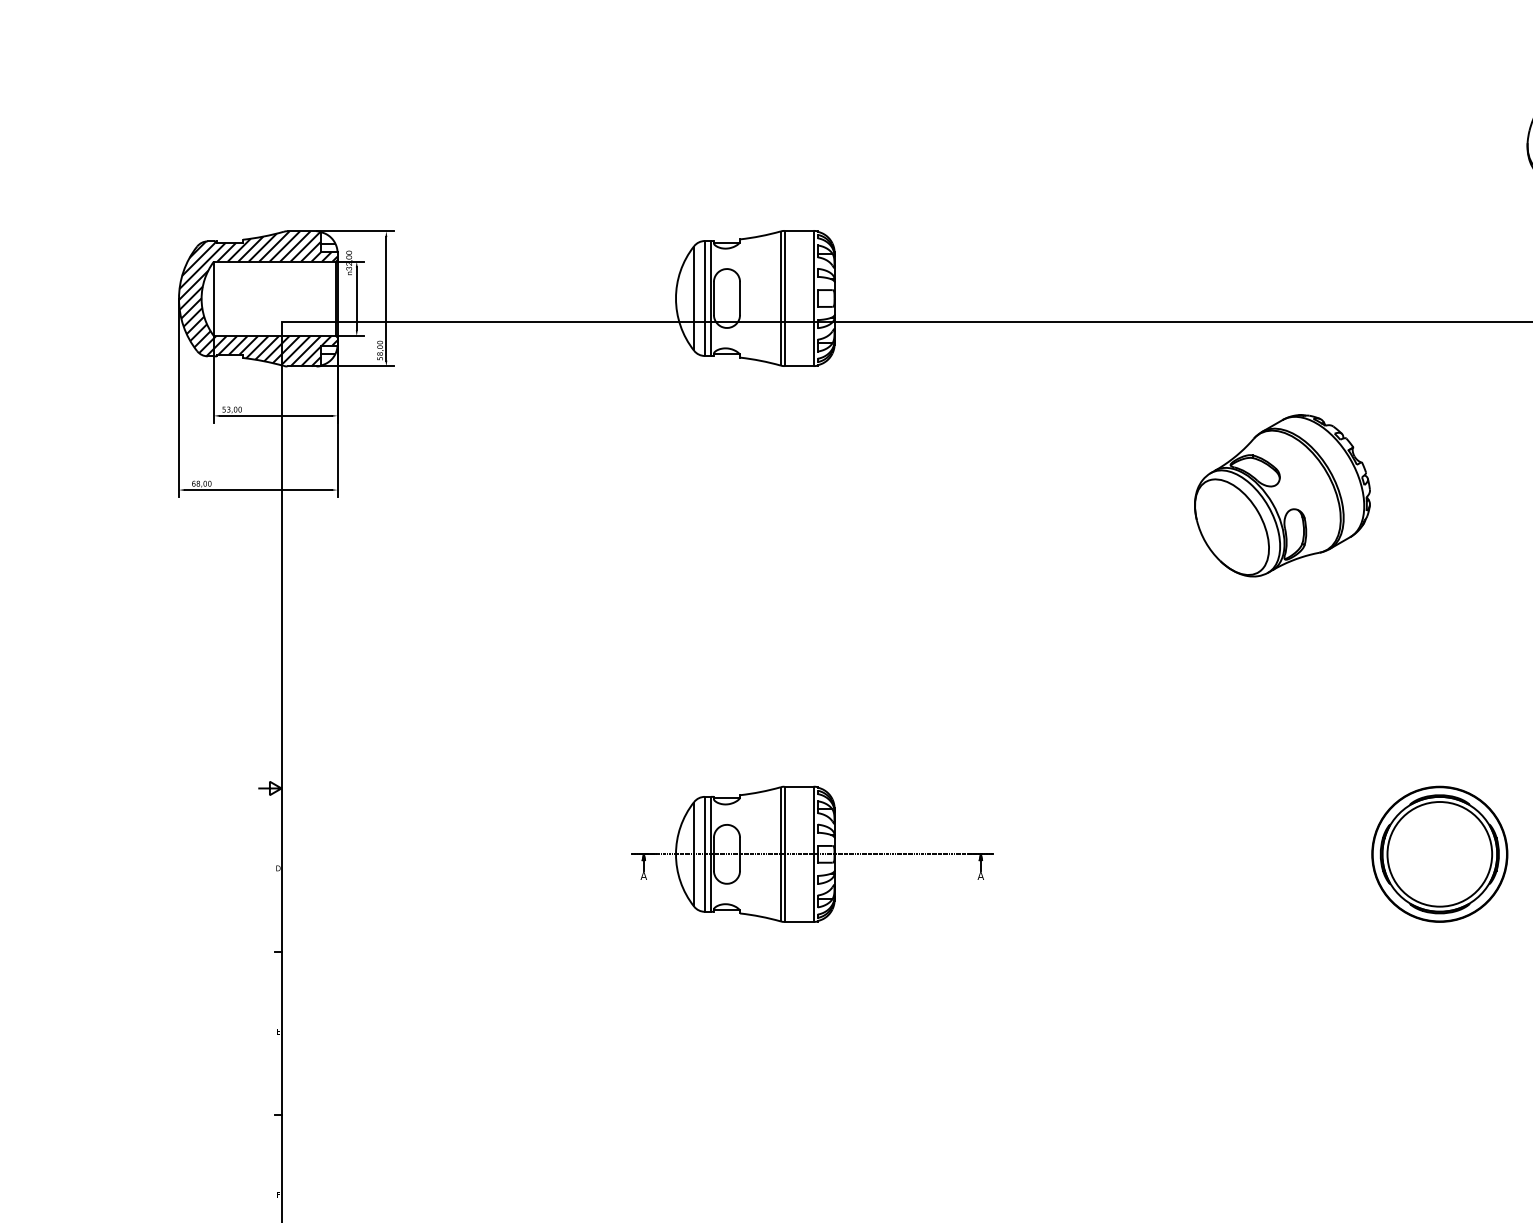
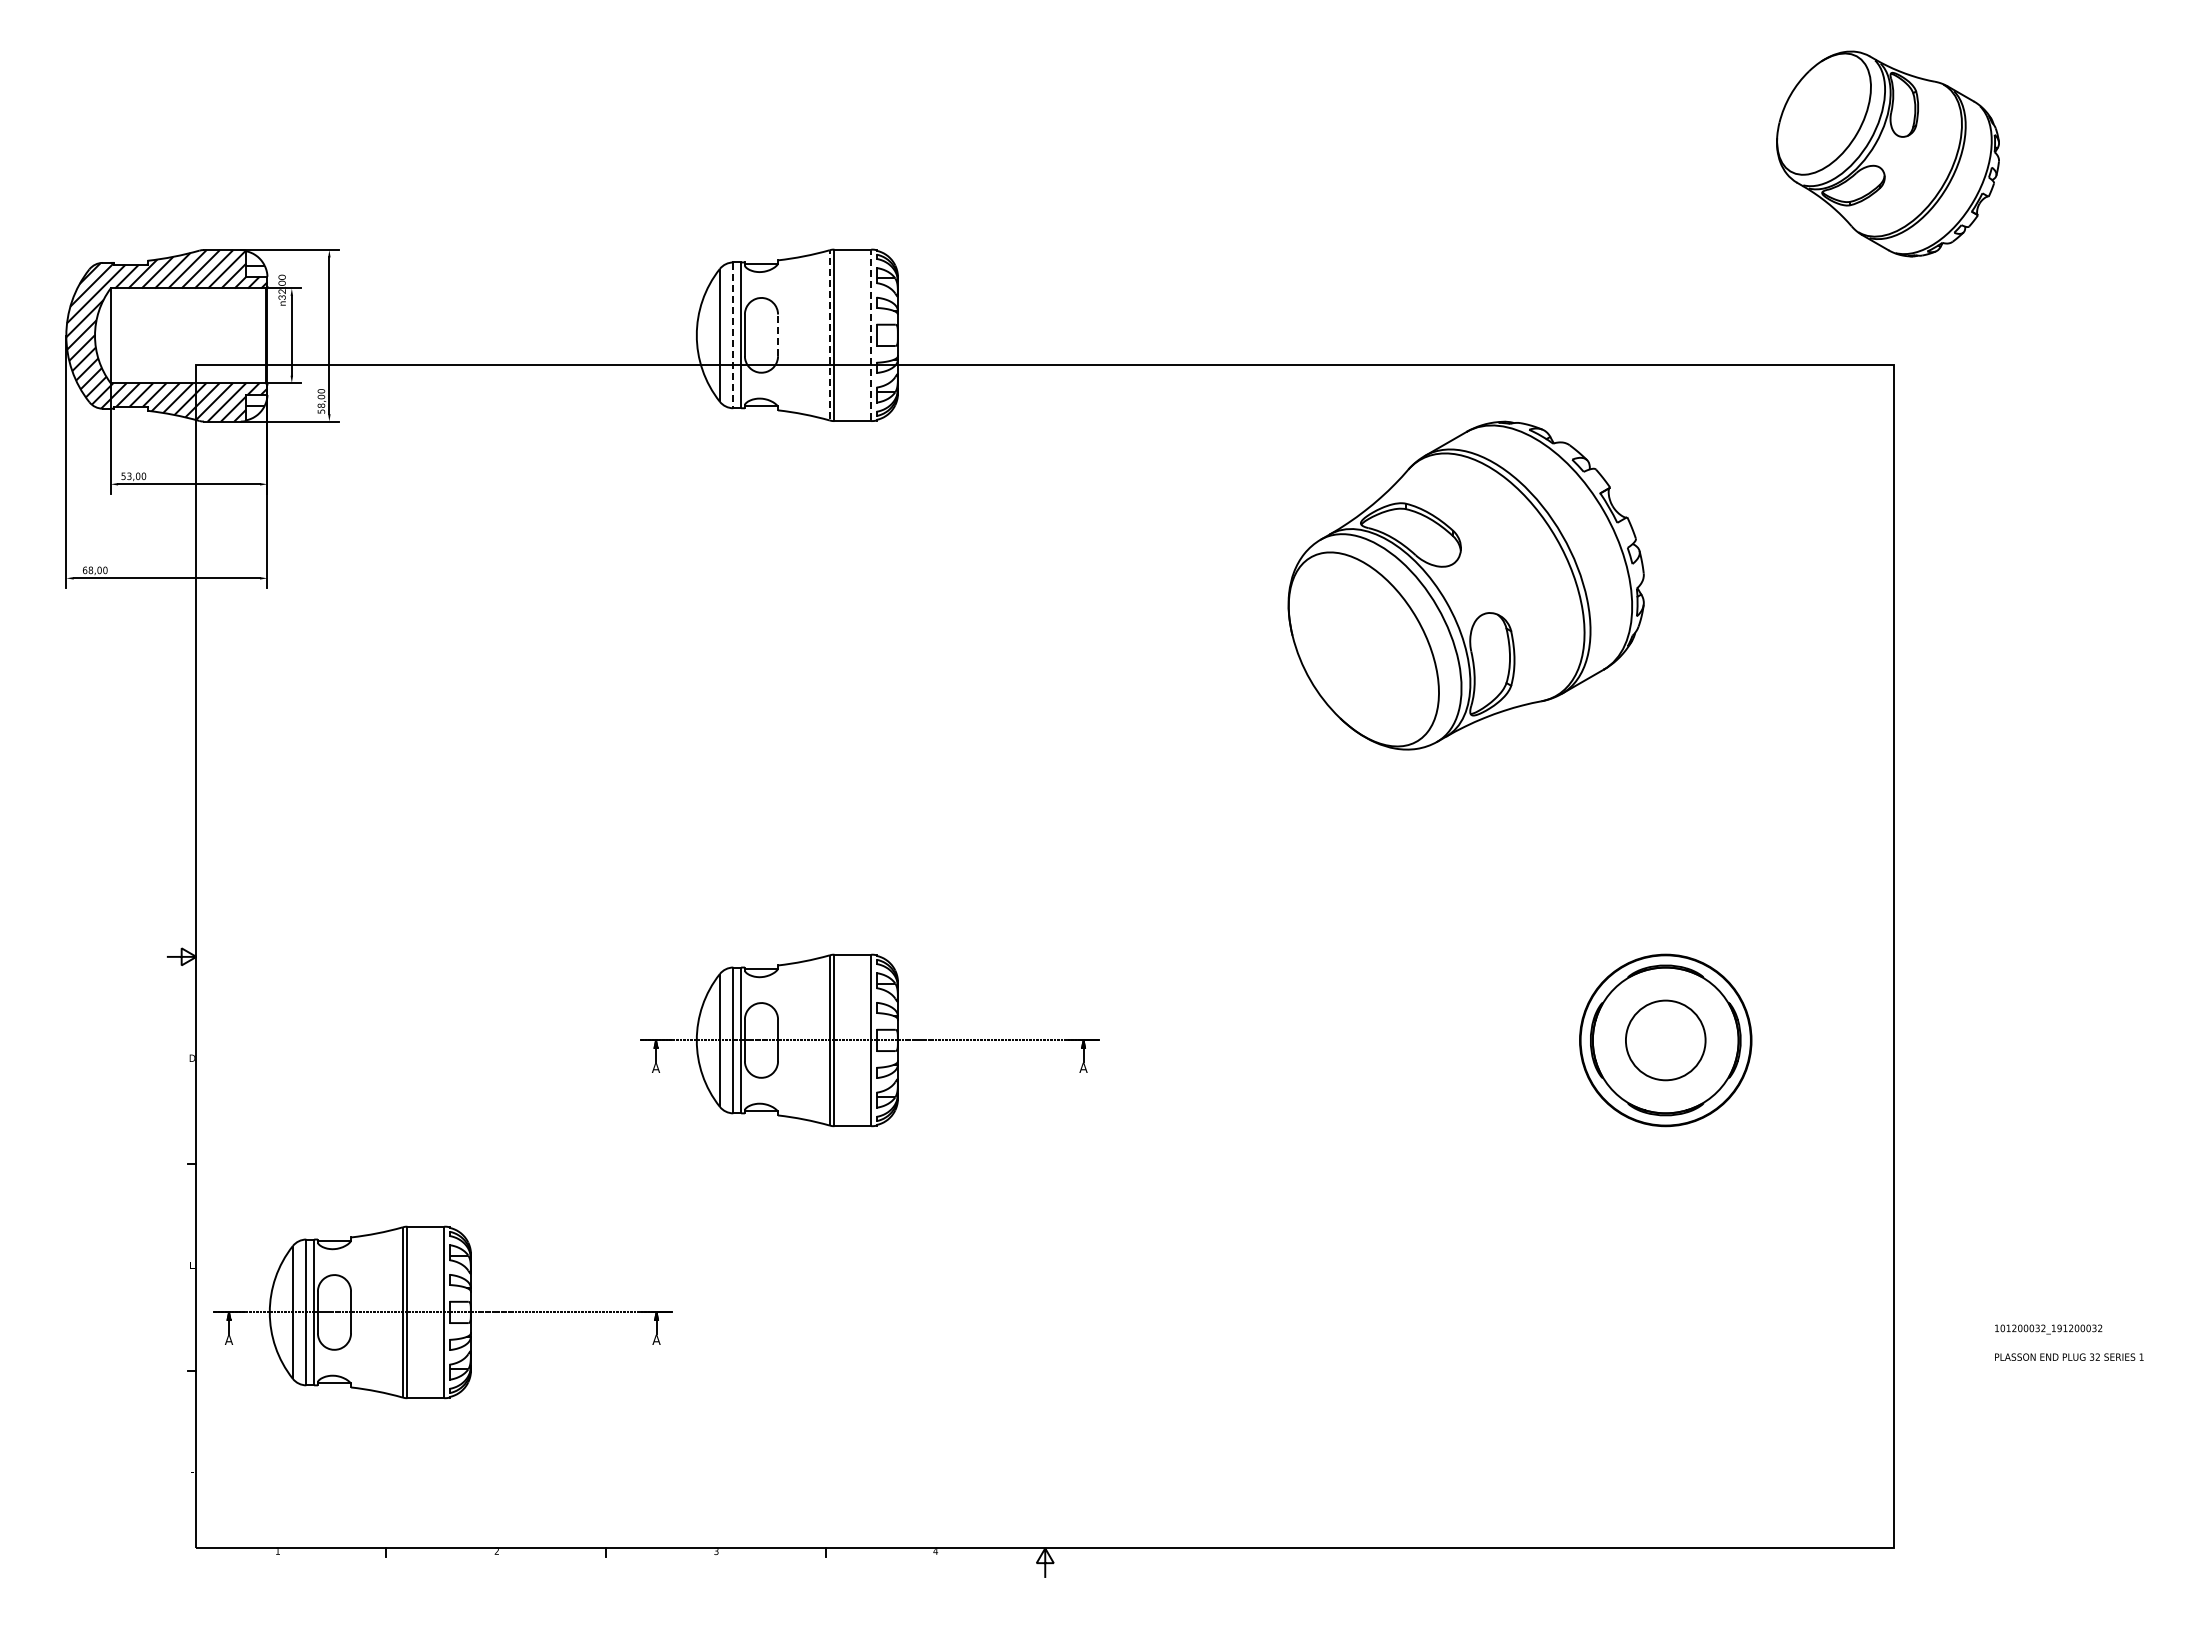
line: (780, 297) -> (829, 334), solid -> dashed
line: (704, 298) -> (733, 335), solid -> dashed
line: (740, 298) -> (778, 335), solid -> dashed
line: (813, 298) -> (871, 335), solid -> dashed
part: (1281, 495) -> (1465, 585), size x1.6
circle: (1439, 854) -> (1665, 1040), size x0.6
part: (475, 1068) -> (442, 1312), added

